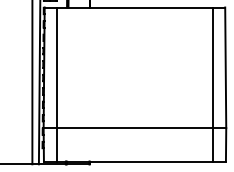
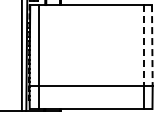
line: (212, 67) -> (143, 45), solid -> dashed
line: (225, 67) -> (152, 45), solid -> dashed

